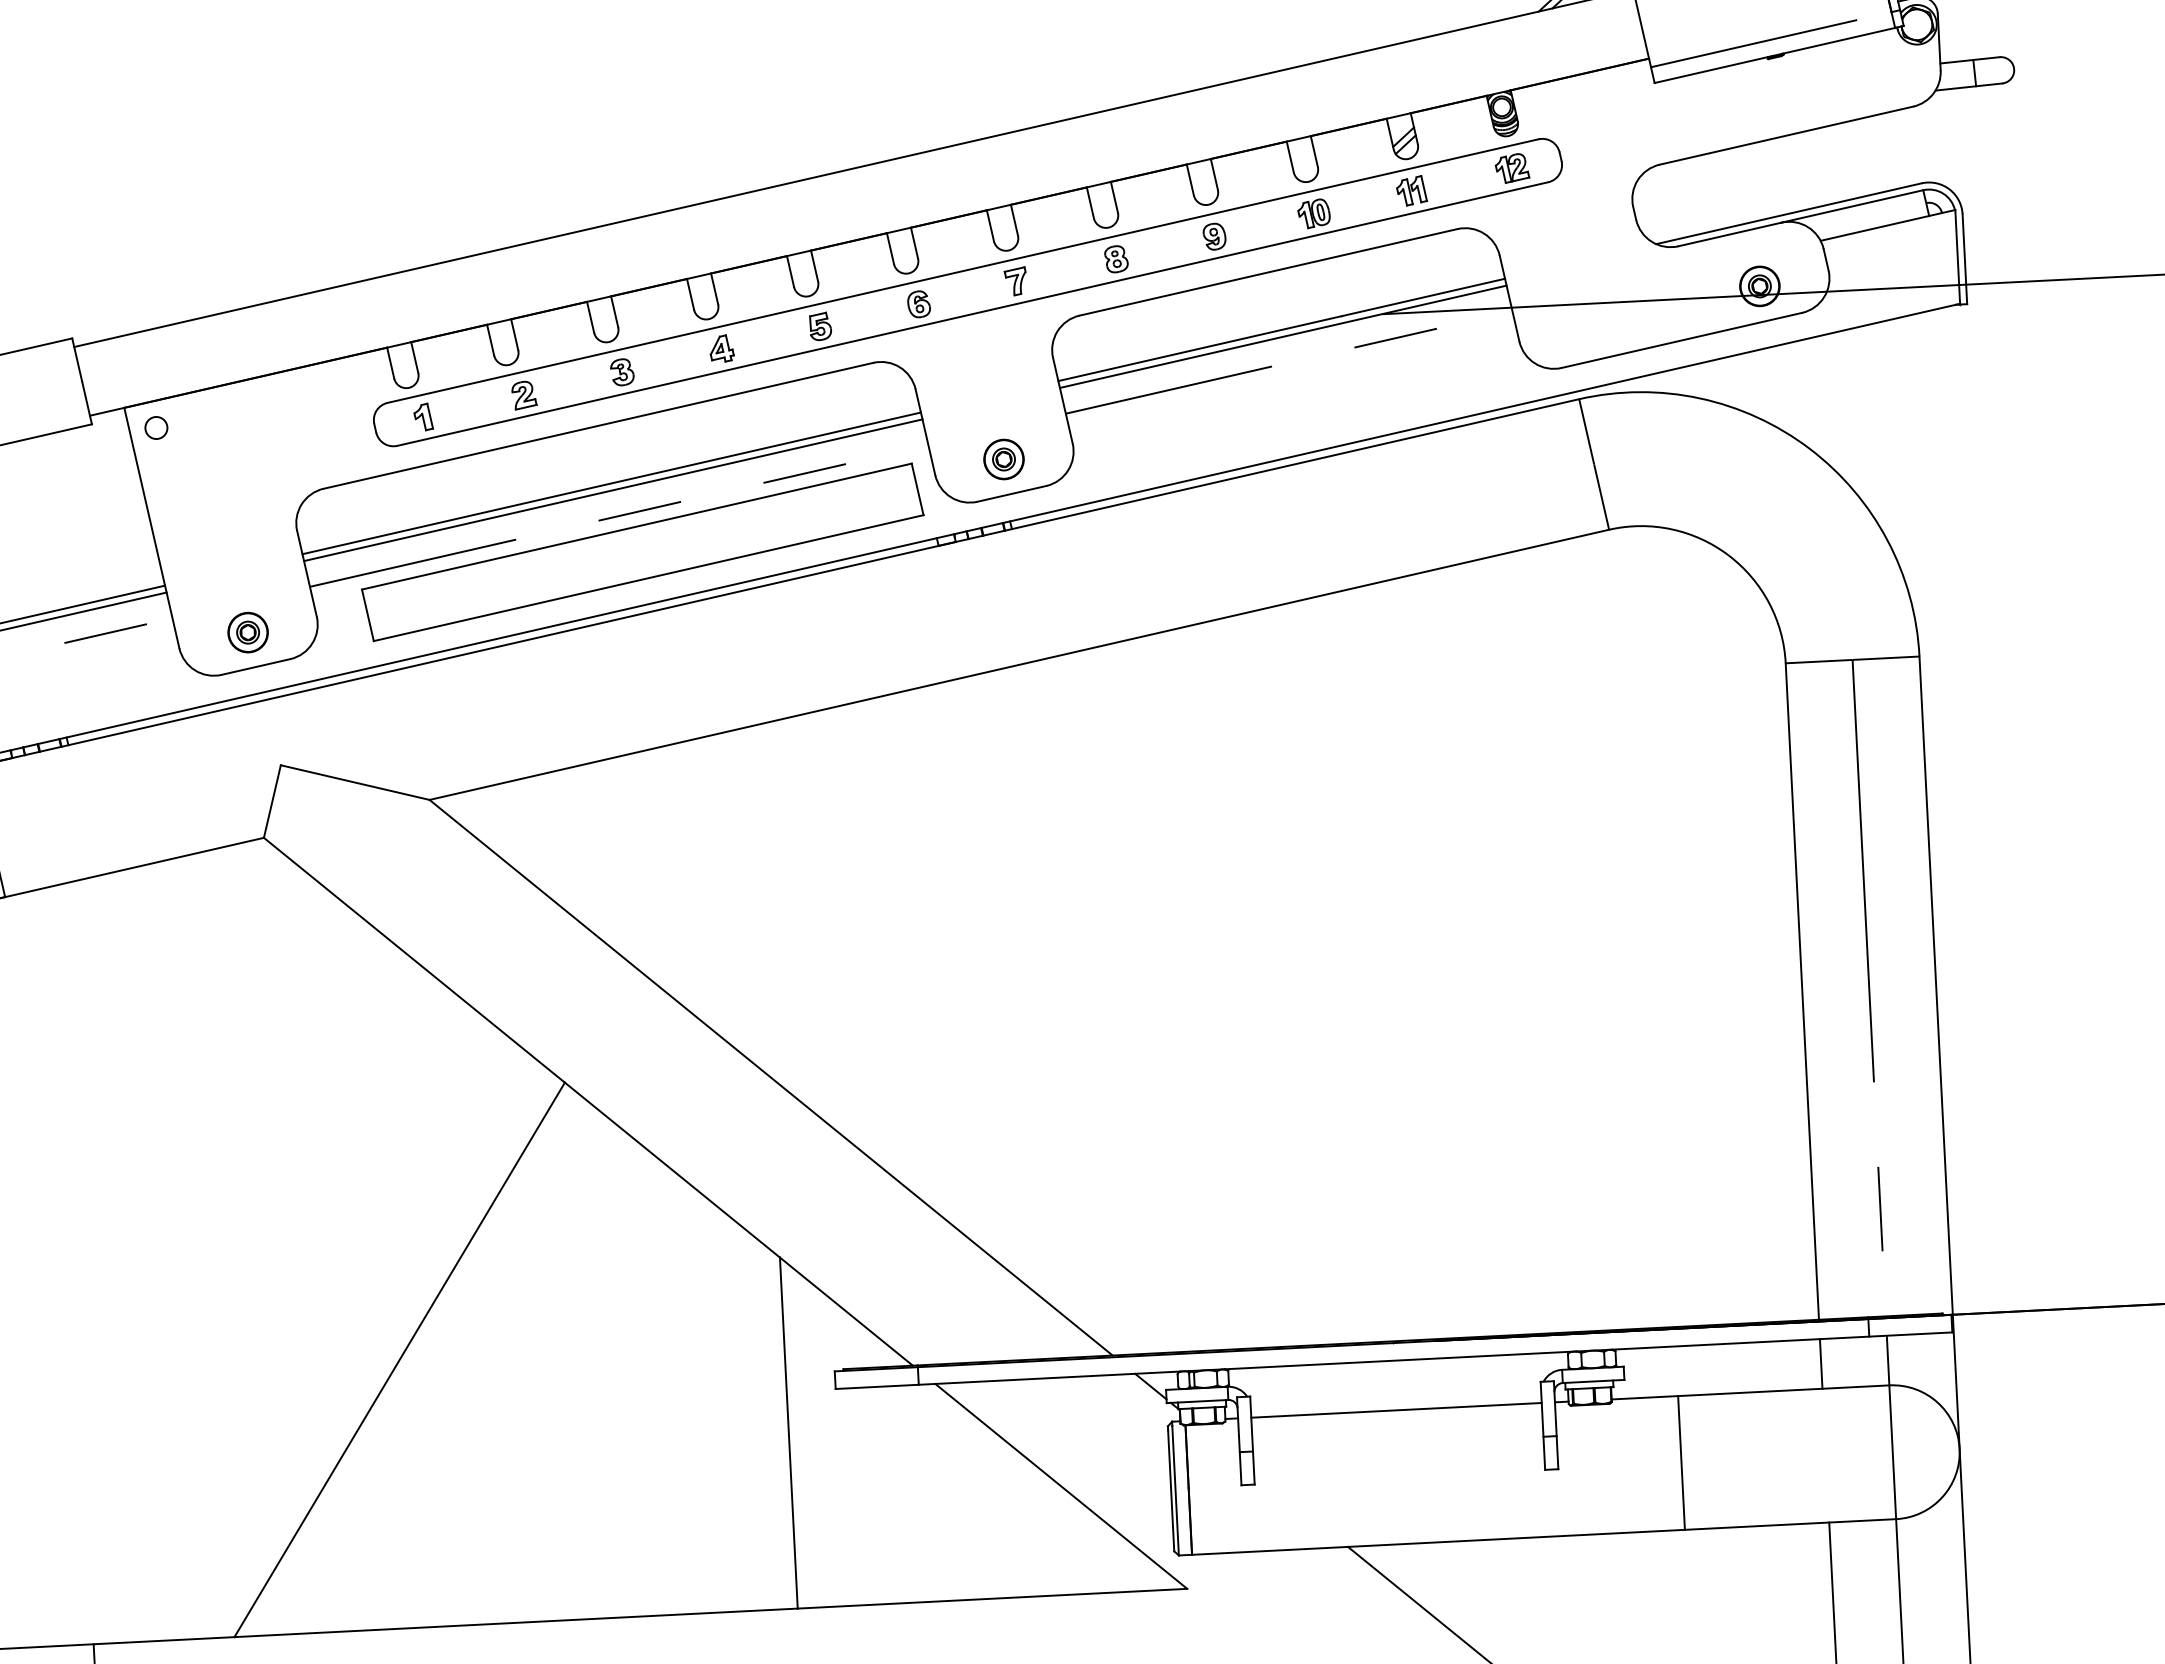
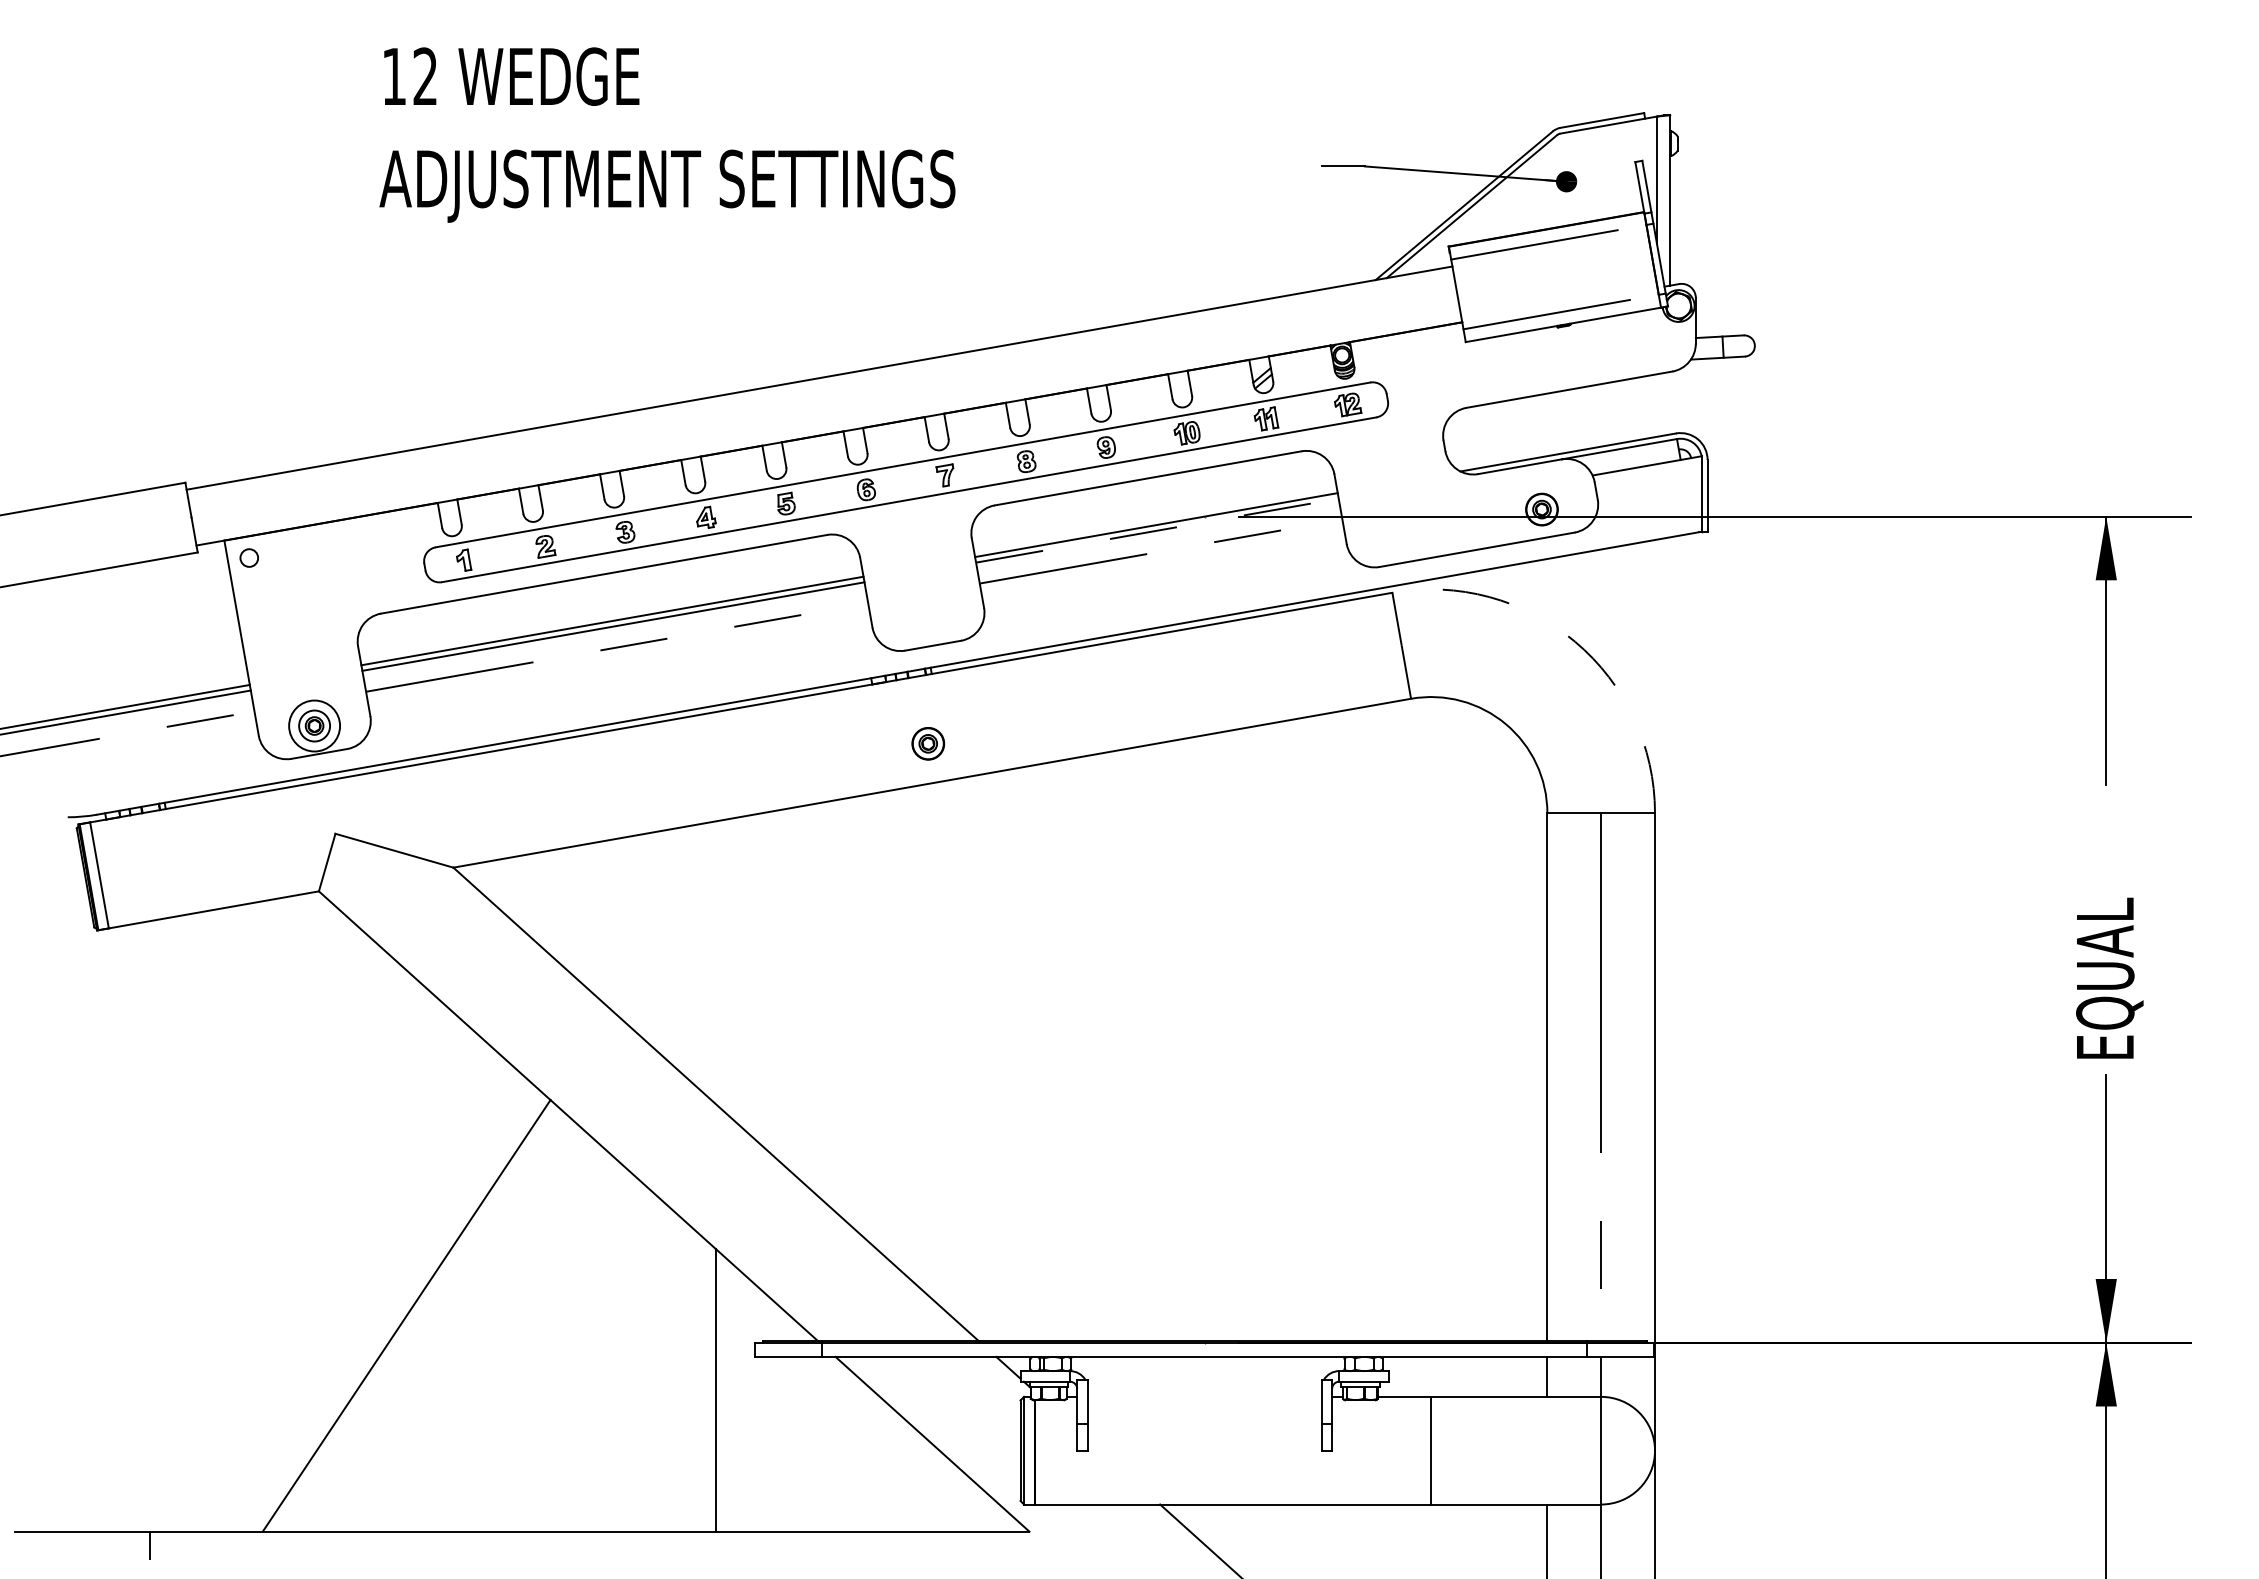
line: (1283, 336) -> (1157, 530), solid -> dashed
arc: (1809, 448) -> (1575, 641), solid -> dashed
part: (1004, 459) -> (928, 743), moved
part: (642, 552) -> (634, 677), removed
circle: (247, 631) -> (314, 725), size x1.6
line: (1396, 1409) -> (1204, 1396), removed

